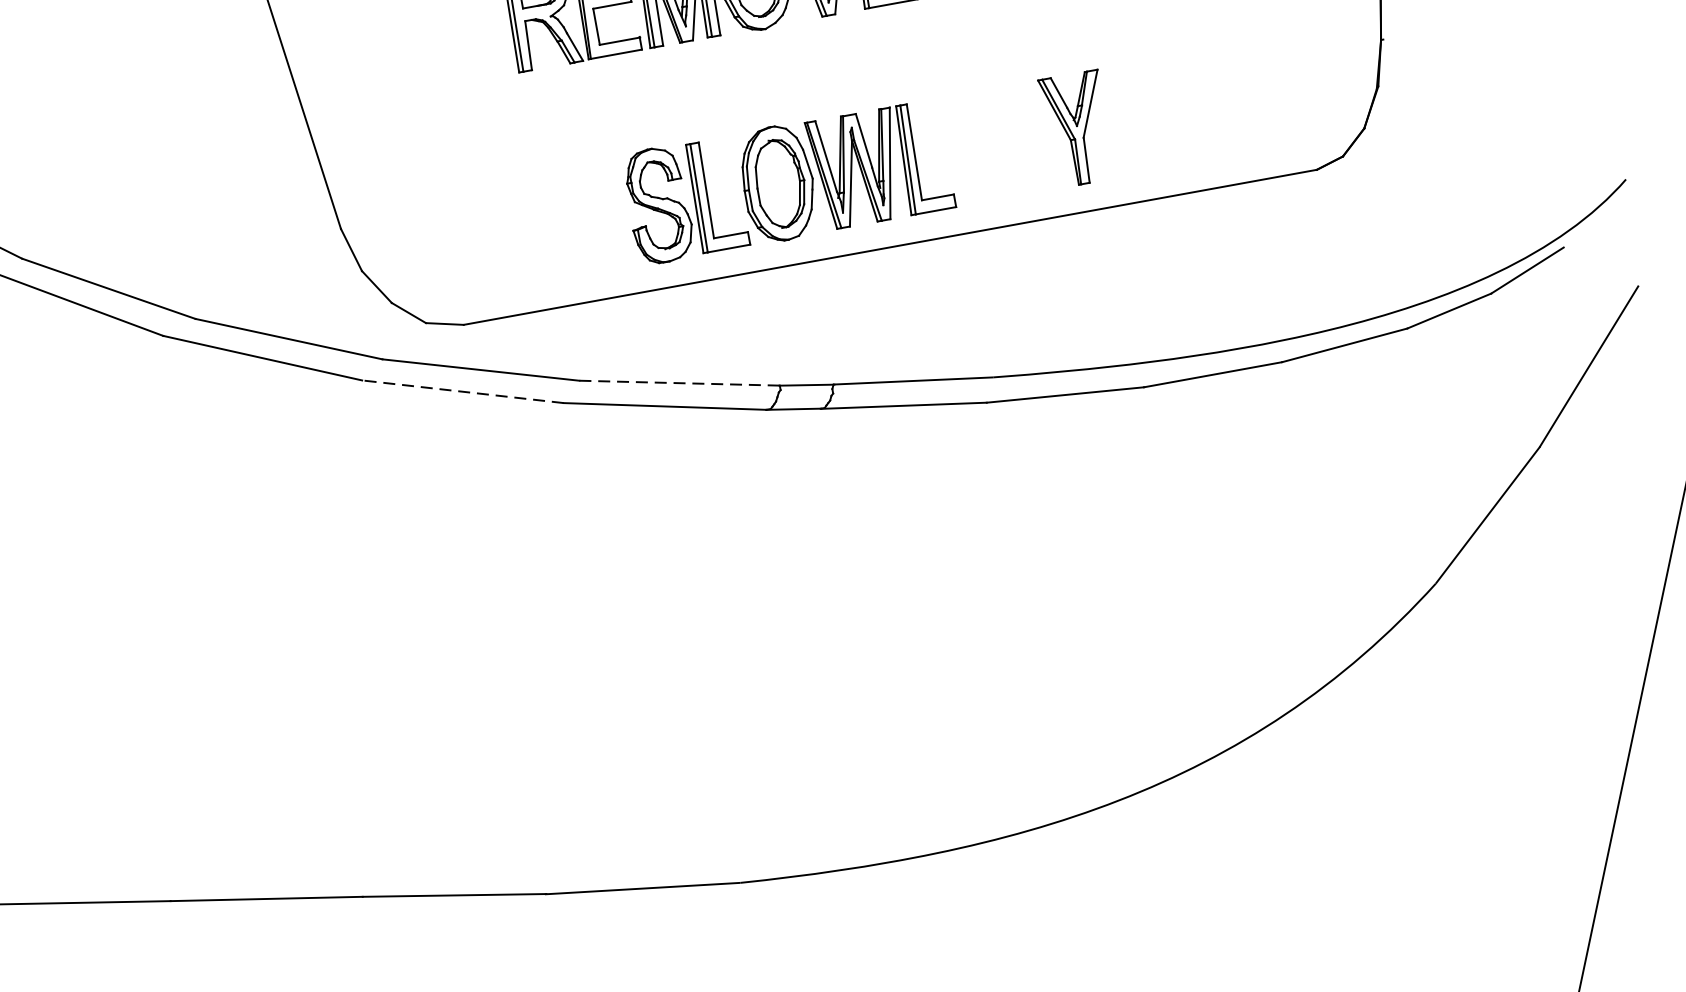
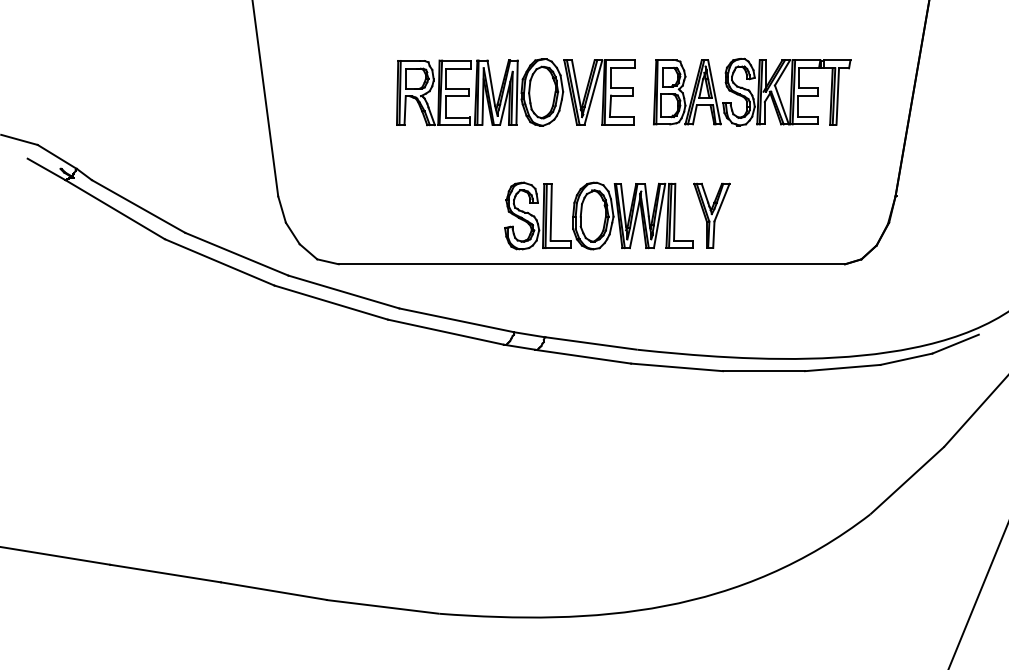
part: (787, 181) -> (598, 215), moved
line: (679, 383) -> (456, 320), dashed -> solid
line: (461, 391) -> (330, 302), dashed -> solid

